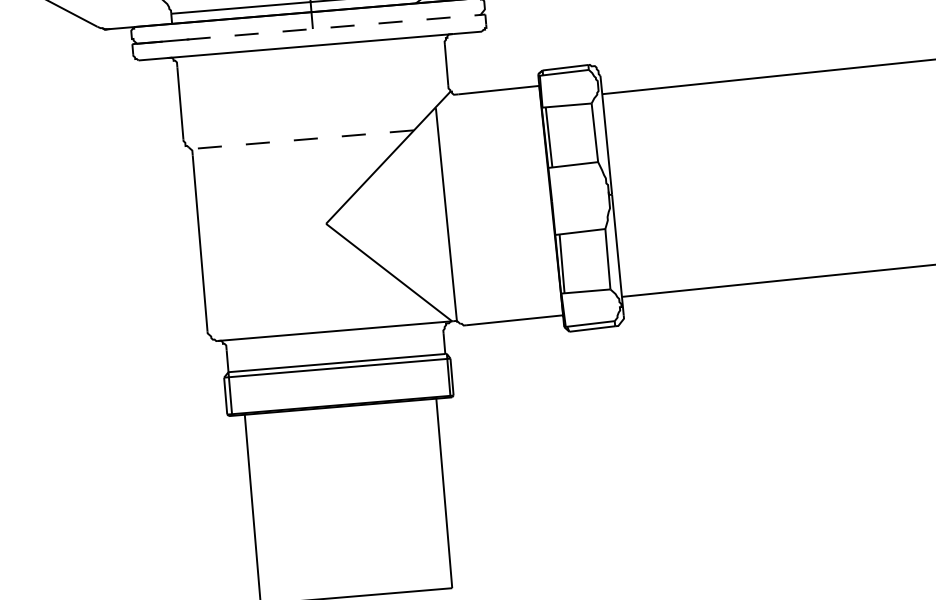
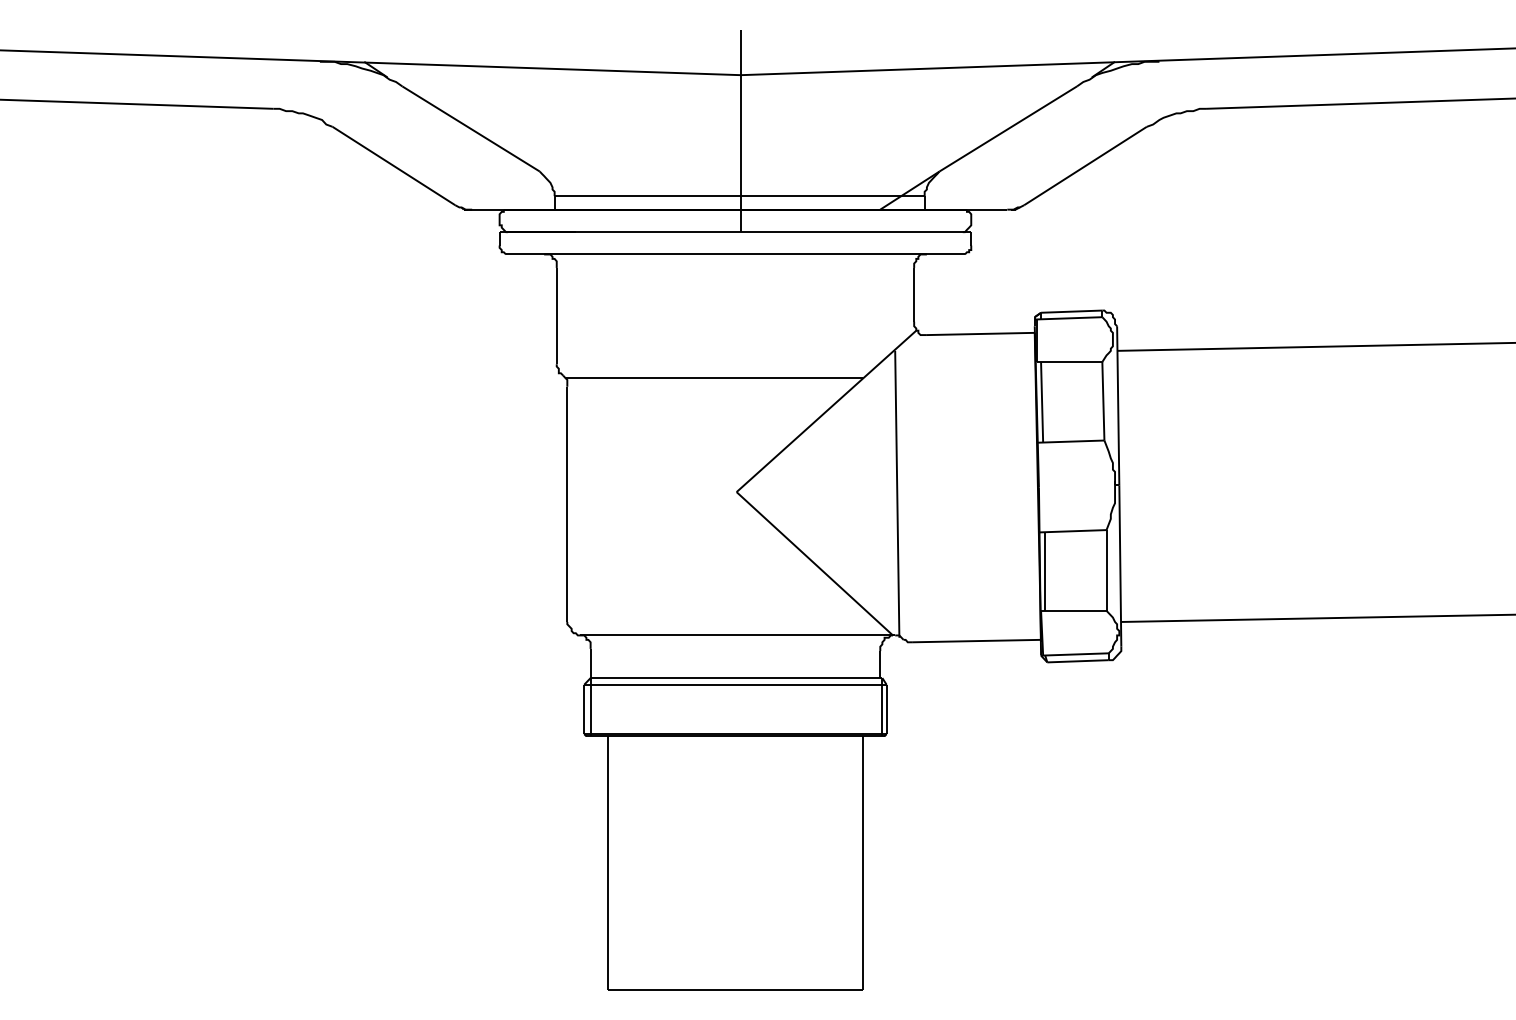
line: (311, 29) -> (739, 232), dashed -> solid
line: (301, 139) -> (713, 377), dashed -> solid

